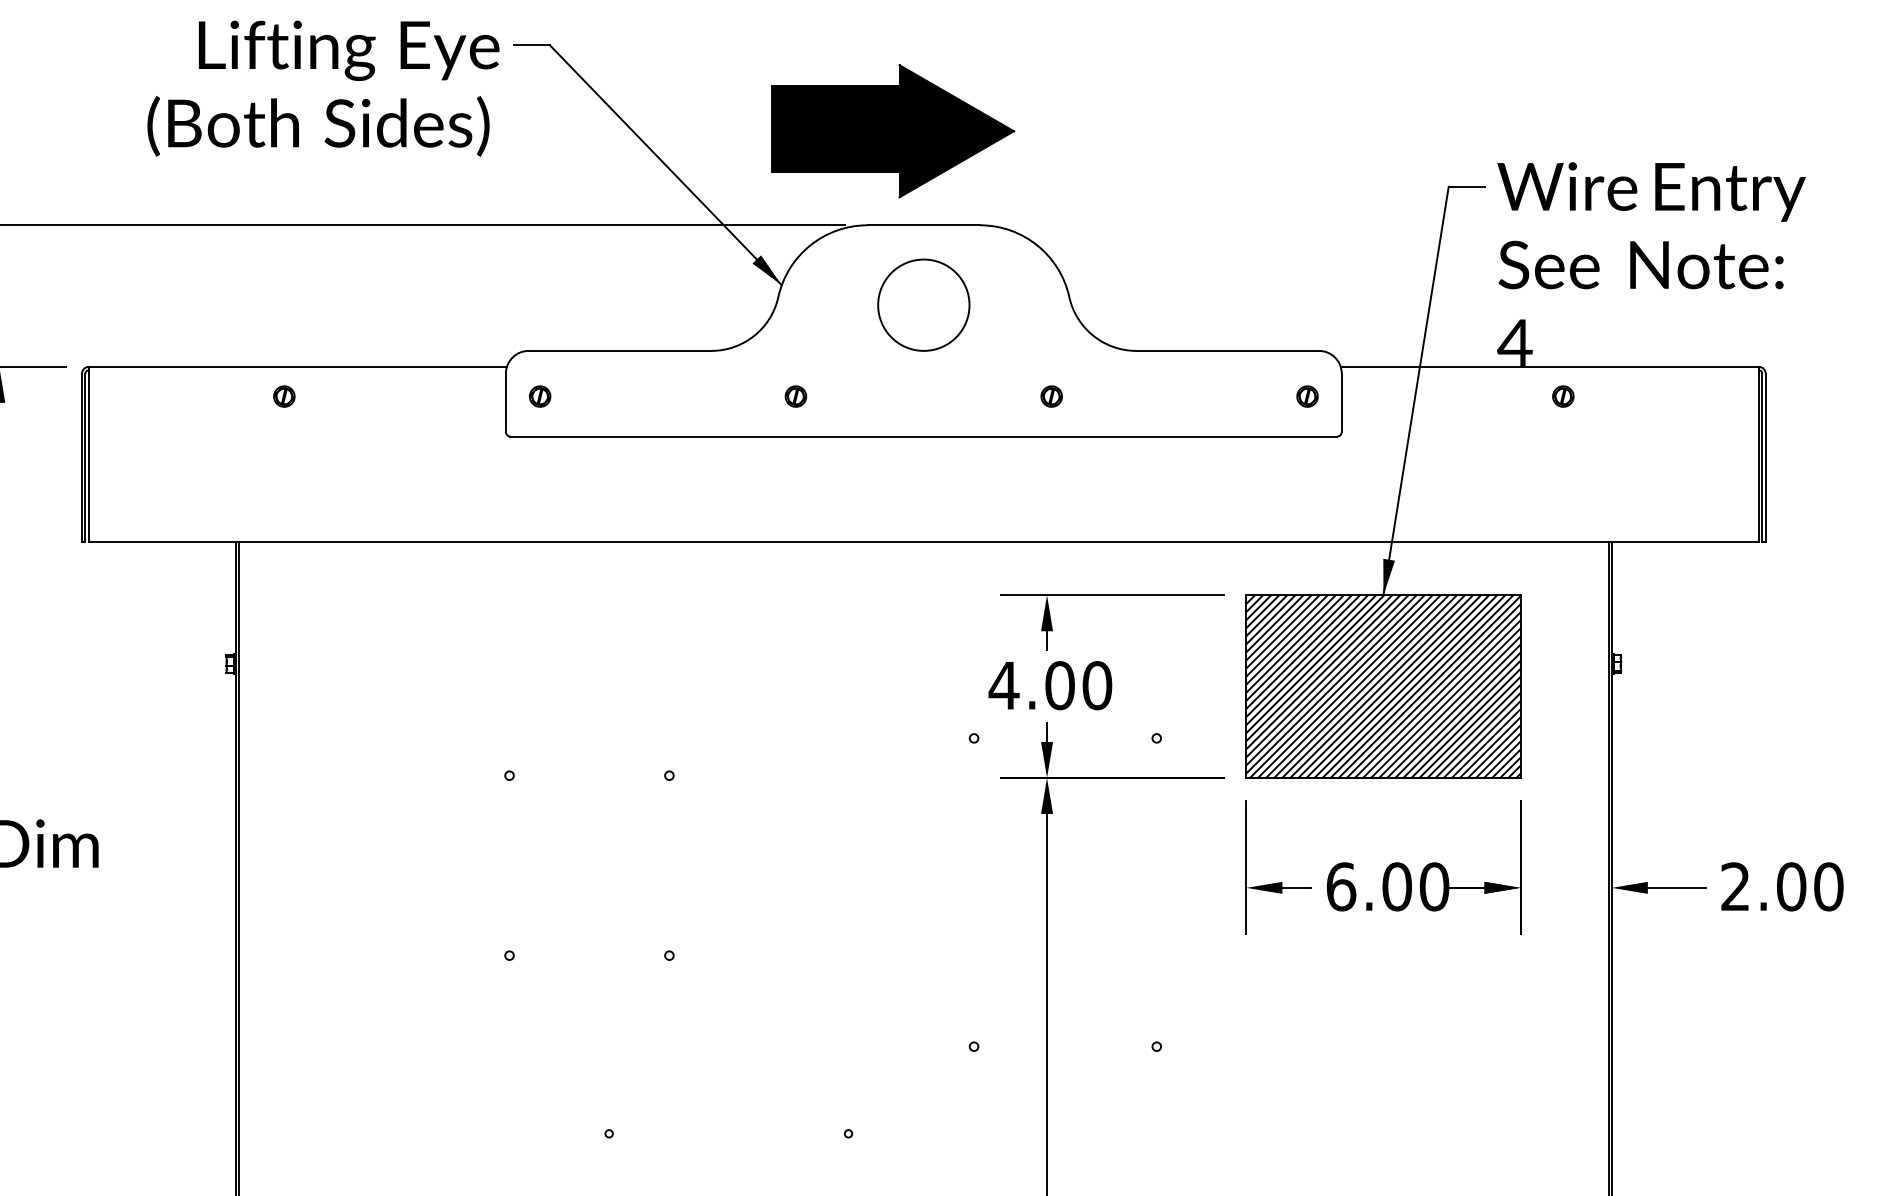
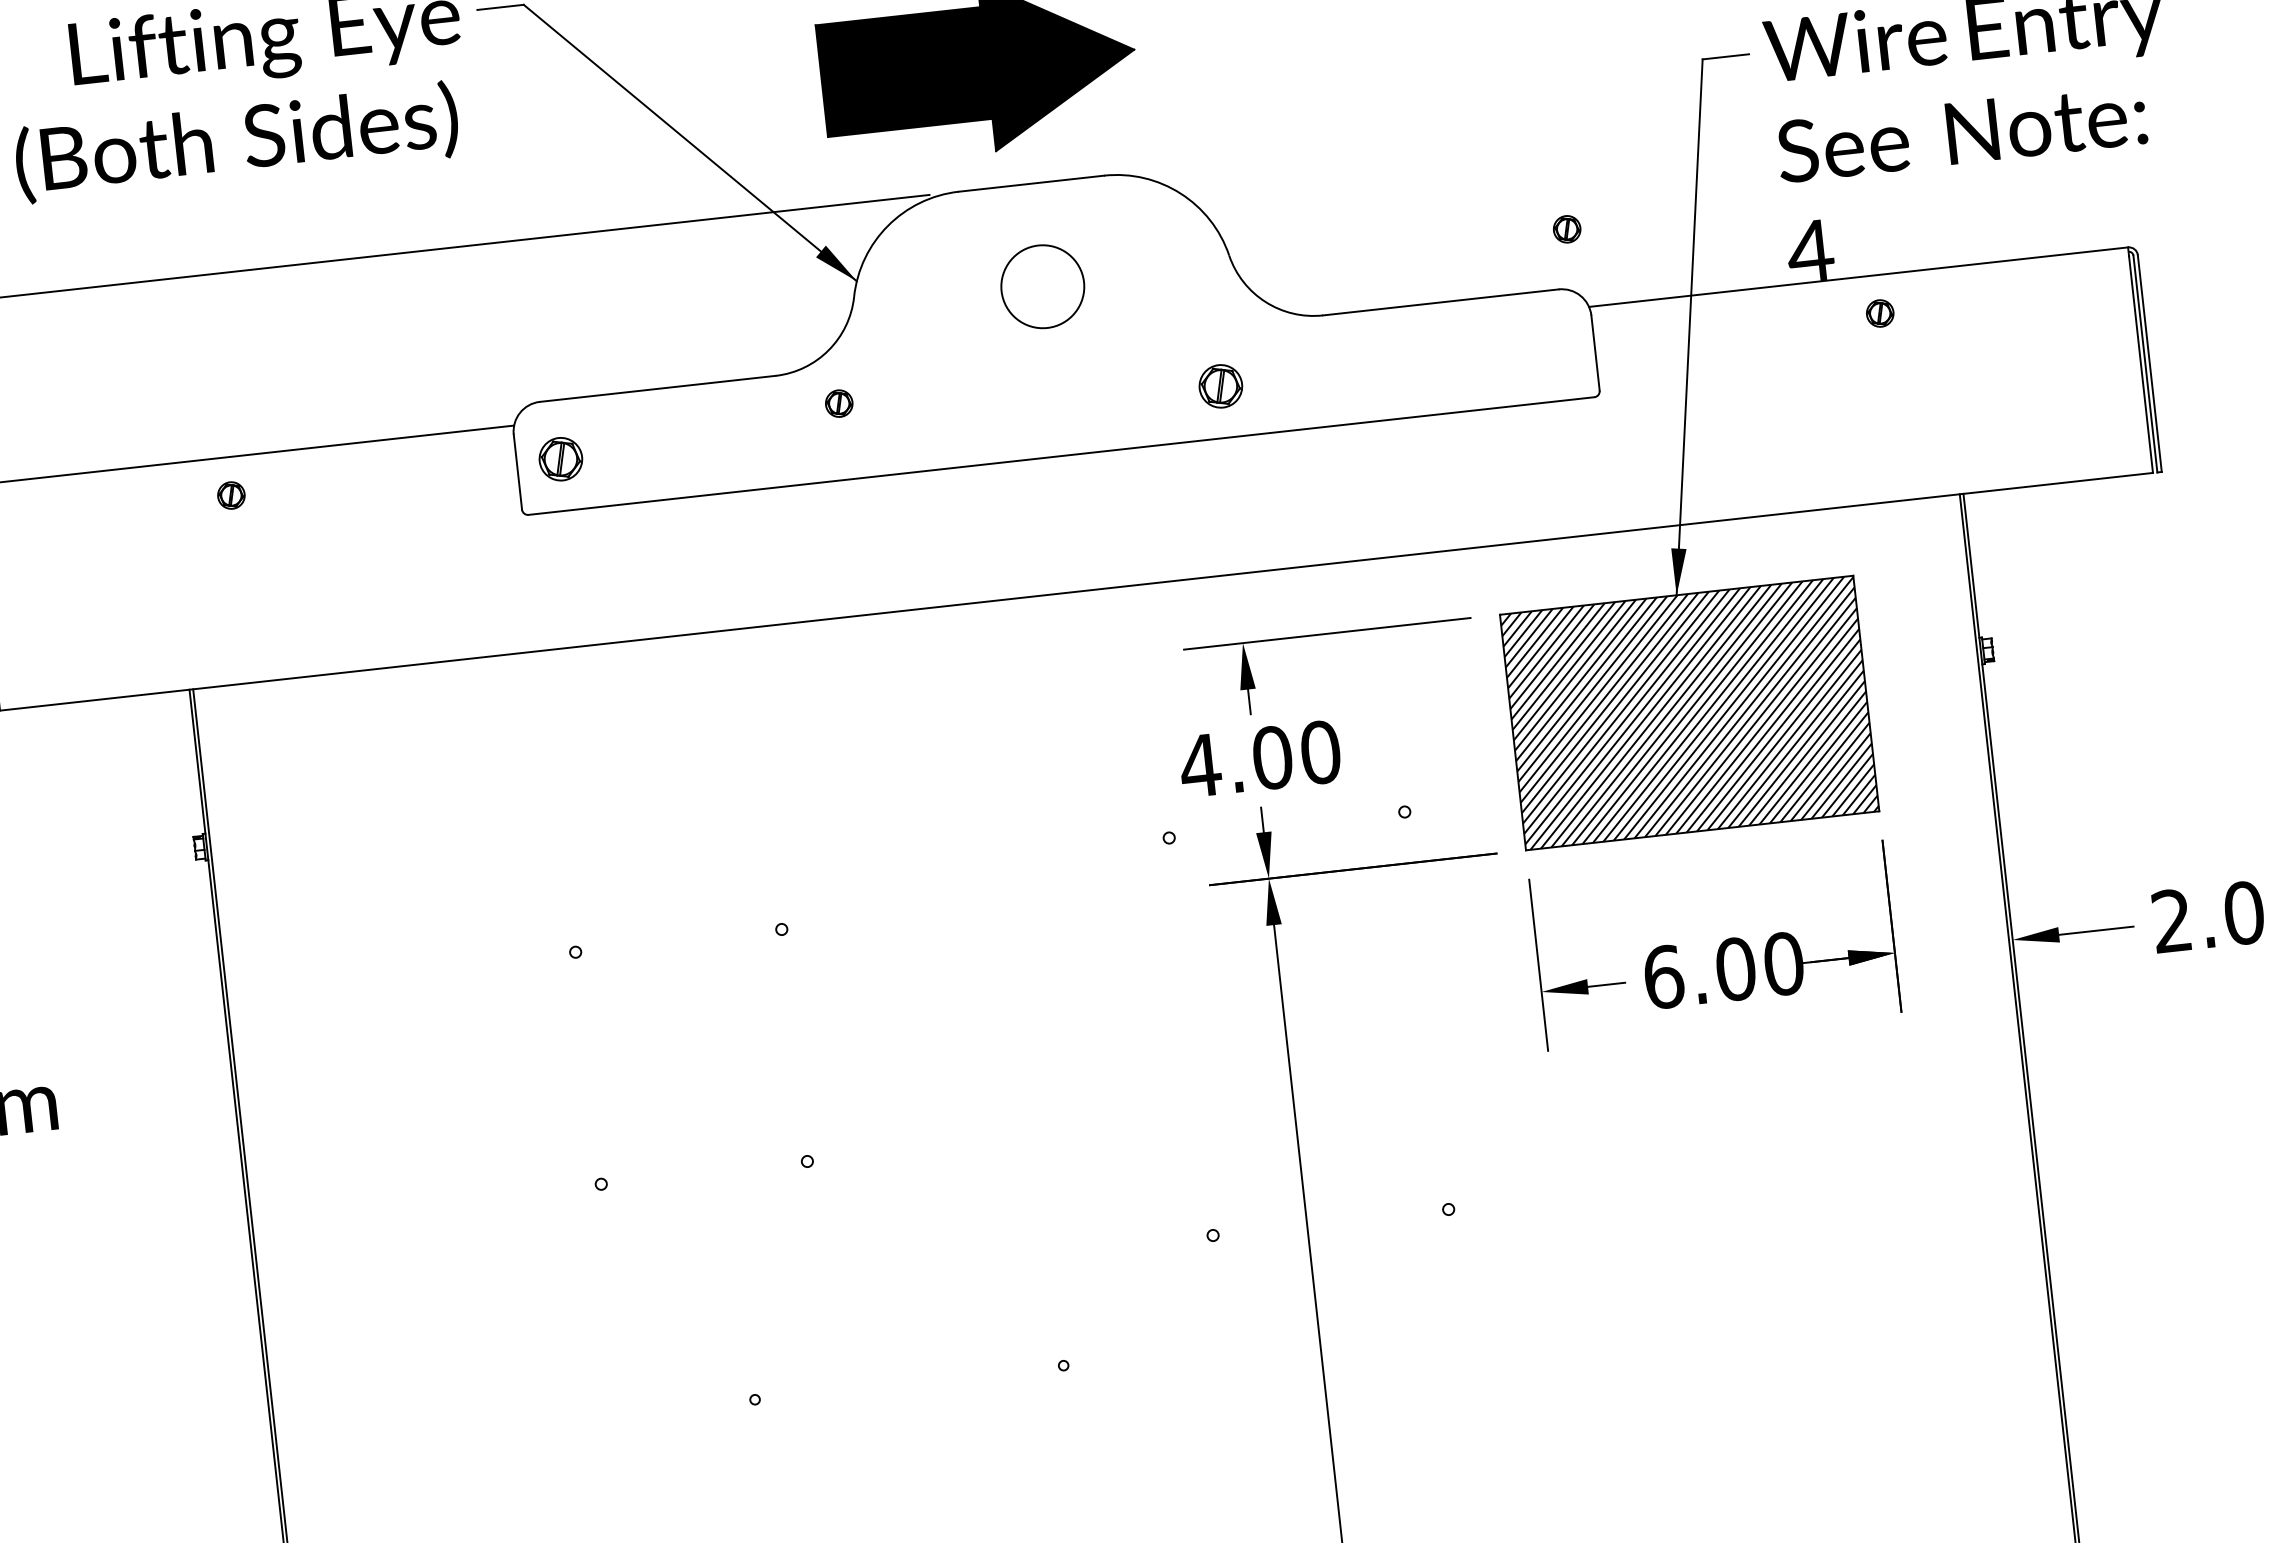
circle: (923, 304) -> (1042, 285), size x0.7
part: (540, 396) -> (561, 458), size x1.6
part: (795, 396) -> (838, 403), moved
part: (1051, 396) -> (1220, 386), size x1.6
part: (1307, 396) -> (1567, 229), moved

